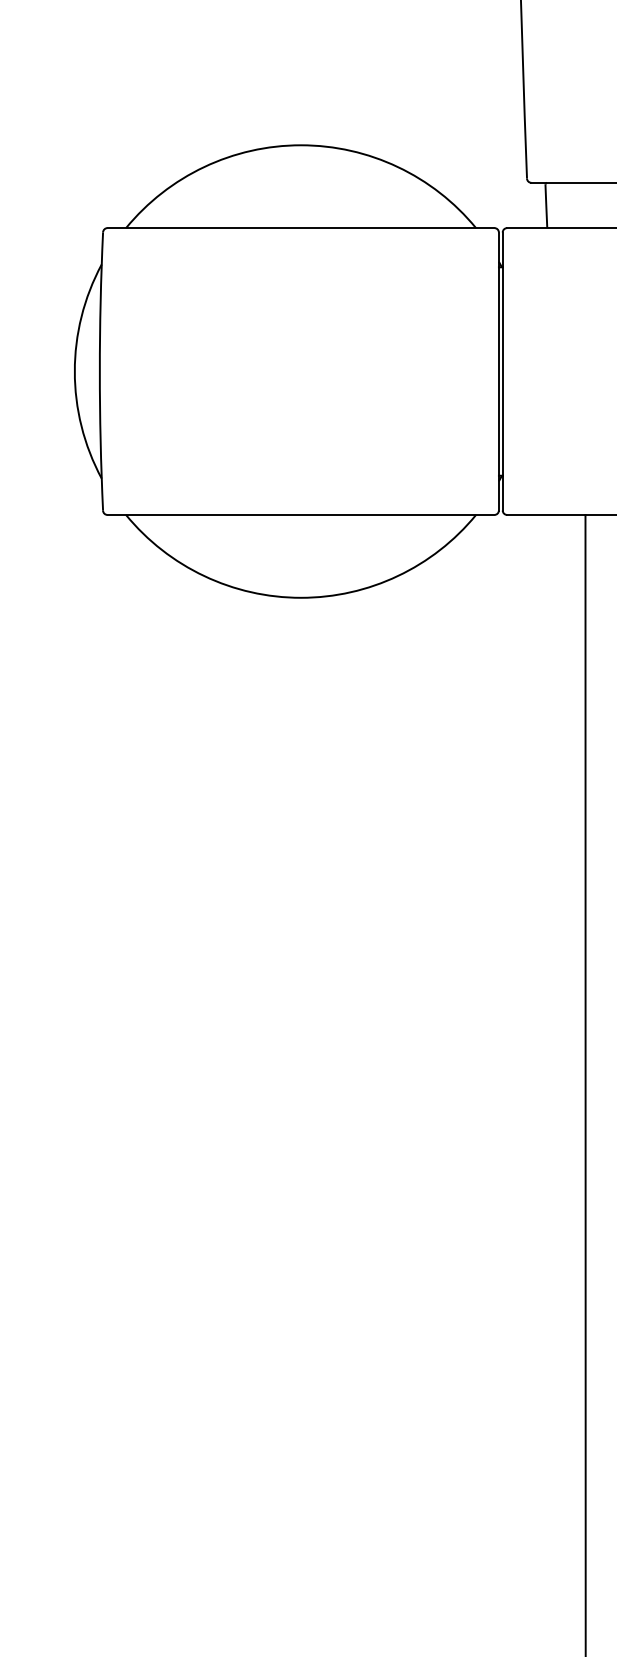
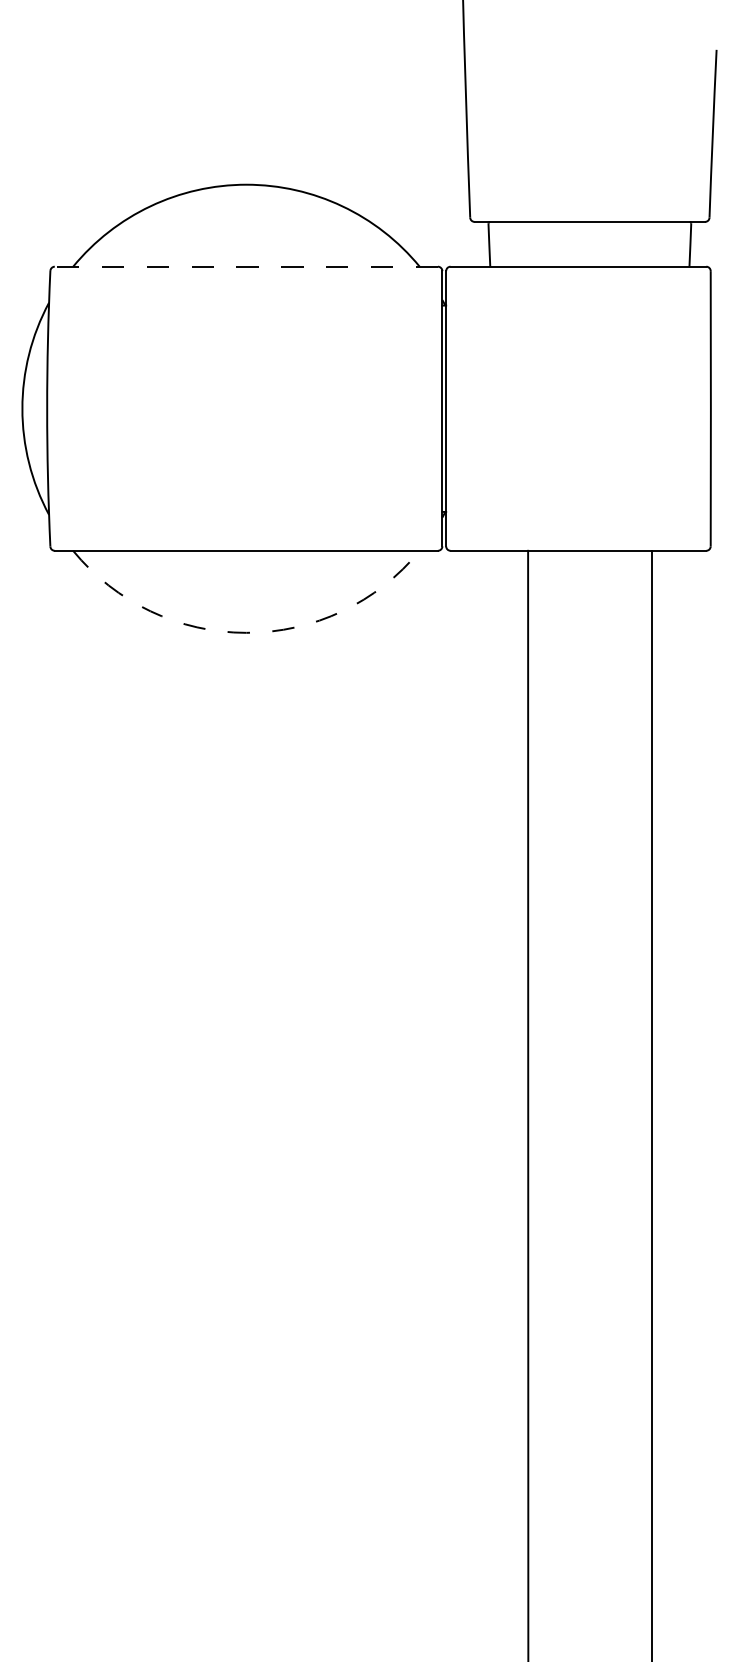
line: (301, 227) -> (246, 266), solid -> dashed
arc: (301, 597) -> (246, 632), solid -> dashed

